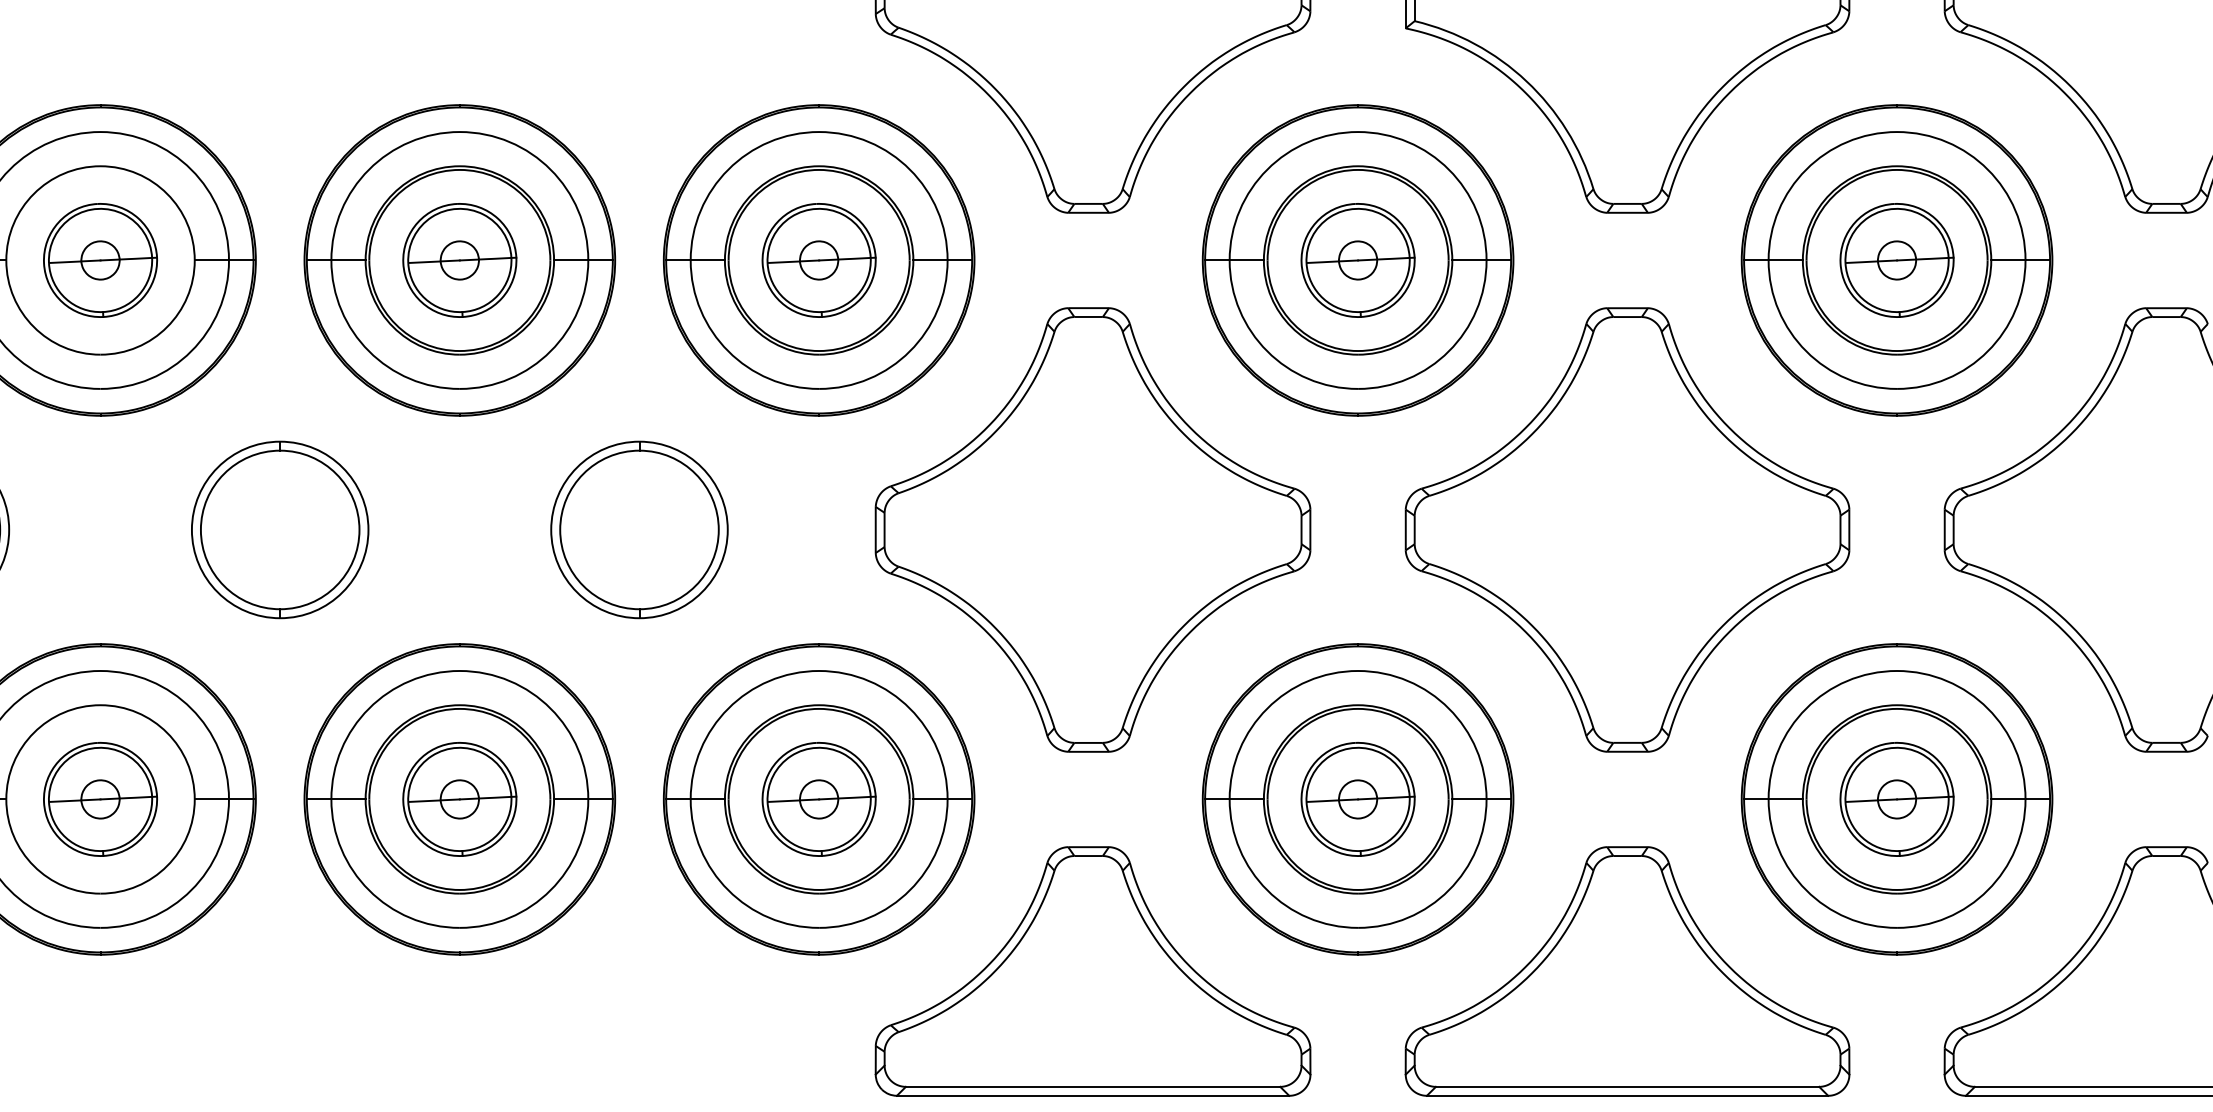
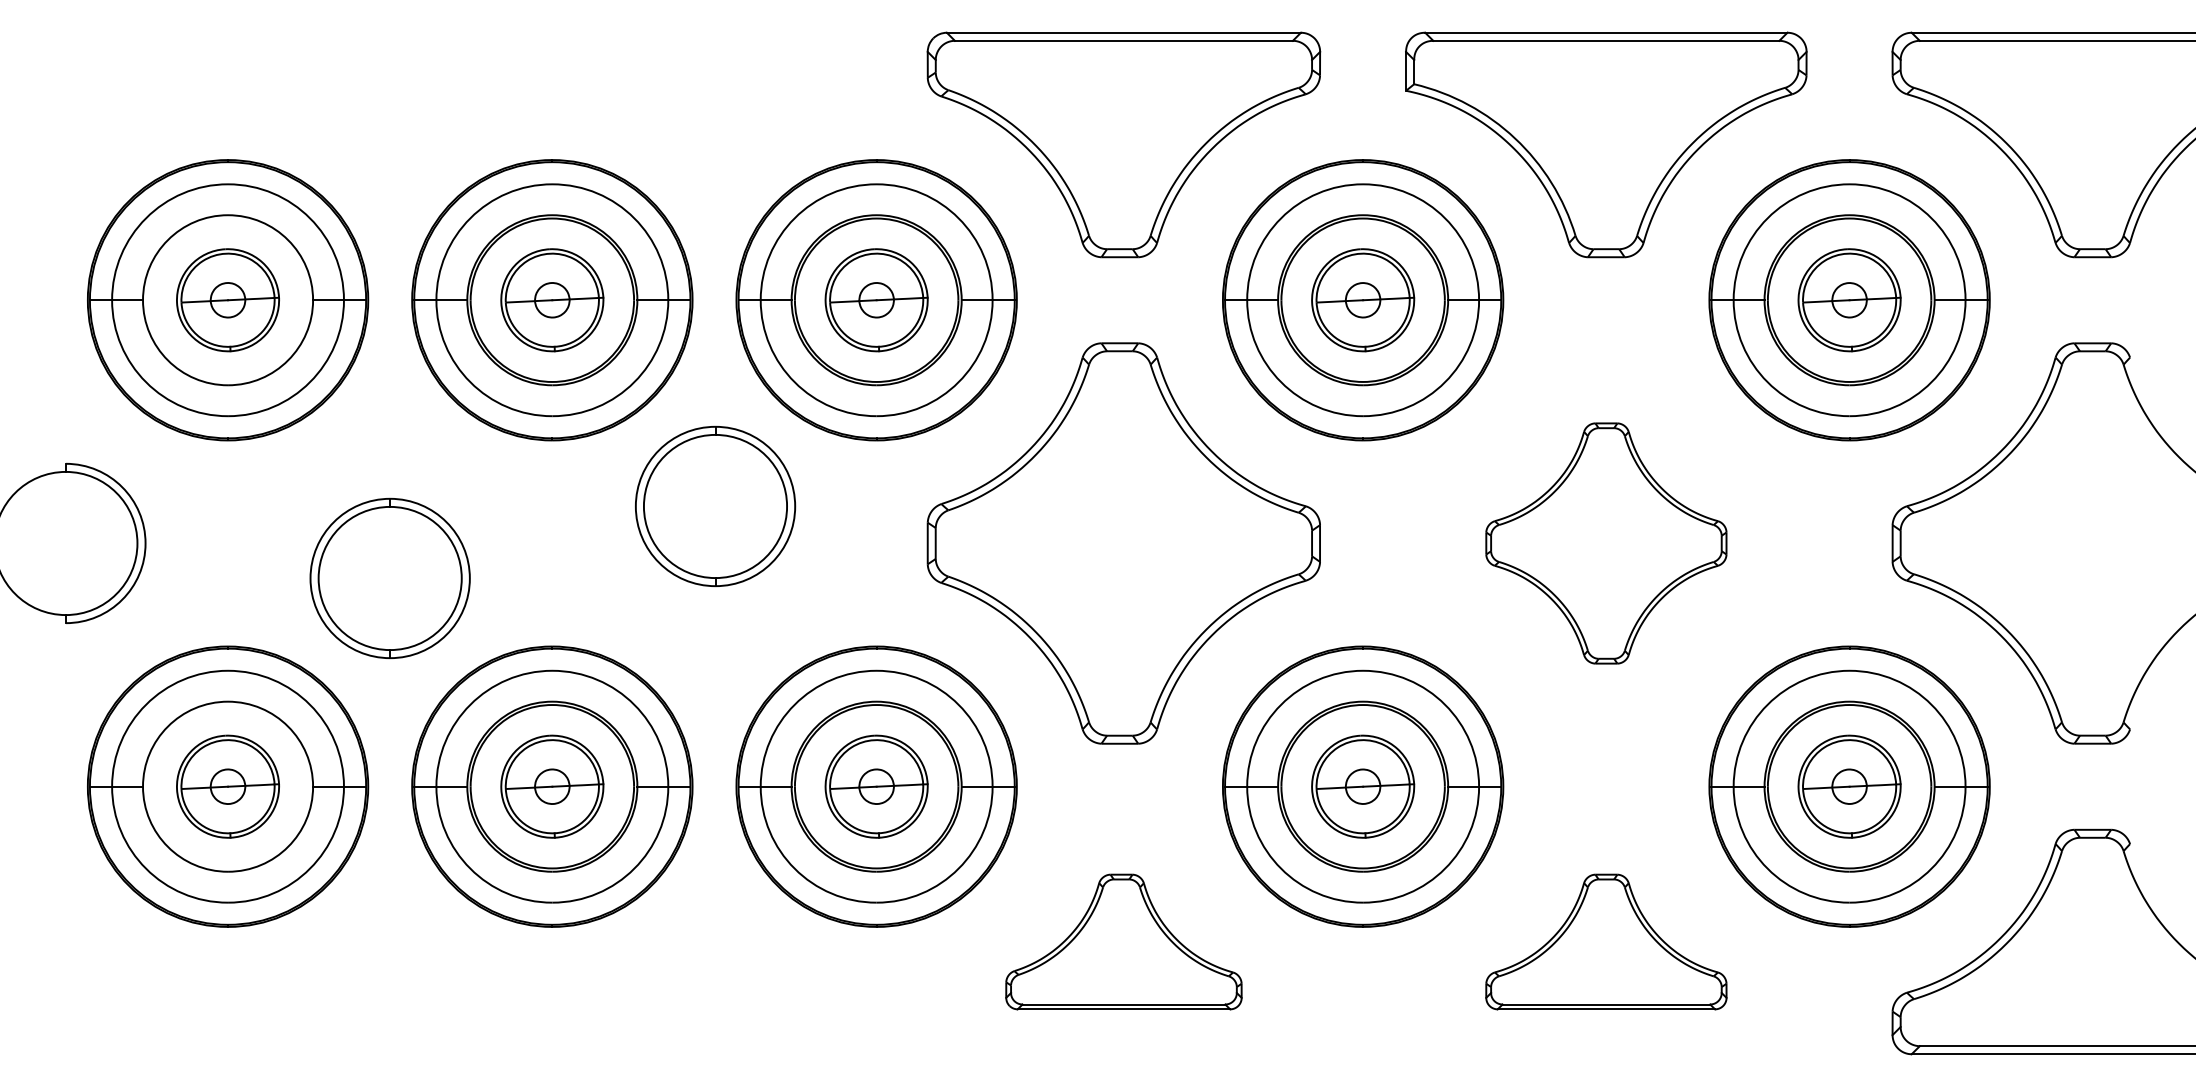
part: (279, 529) -> (389, 578), moved
part: (639, 529) -> (715, 506), moved
part: (1627, 529) -> (1606, 543), size x0.6
part: (1092, 970) -> (1123, 941), size x0.6
part: (1627, 970) -> (1606, 941), size x0.6

